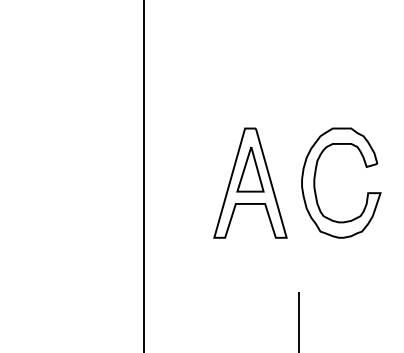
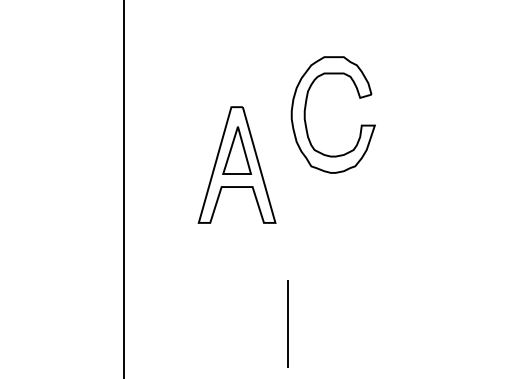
part: (315, 176) -> (306, 107), moved

